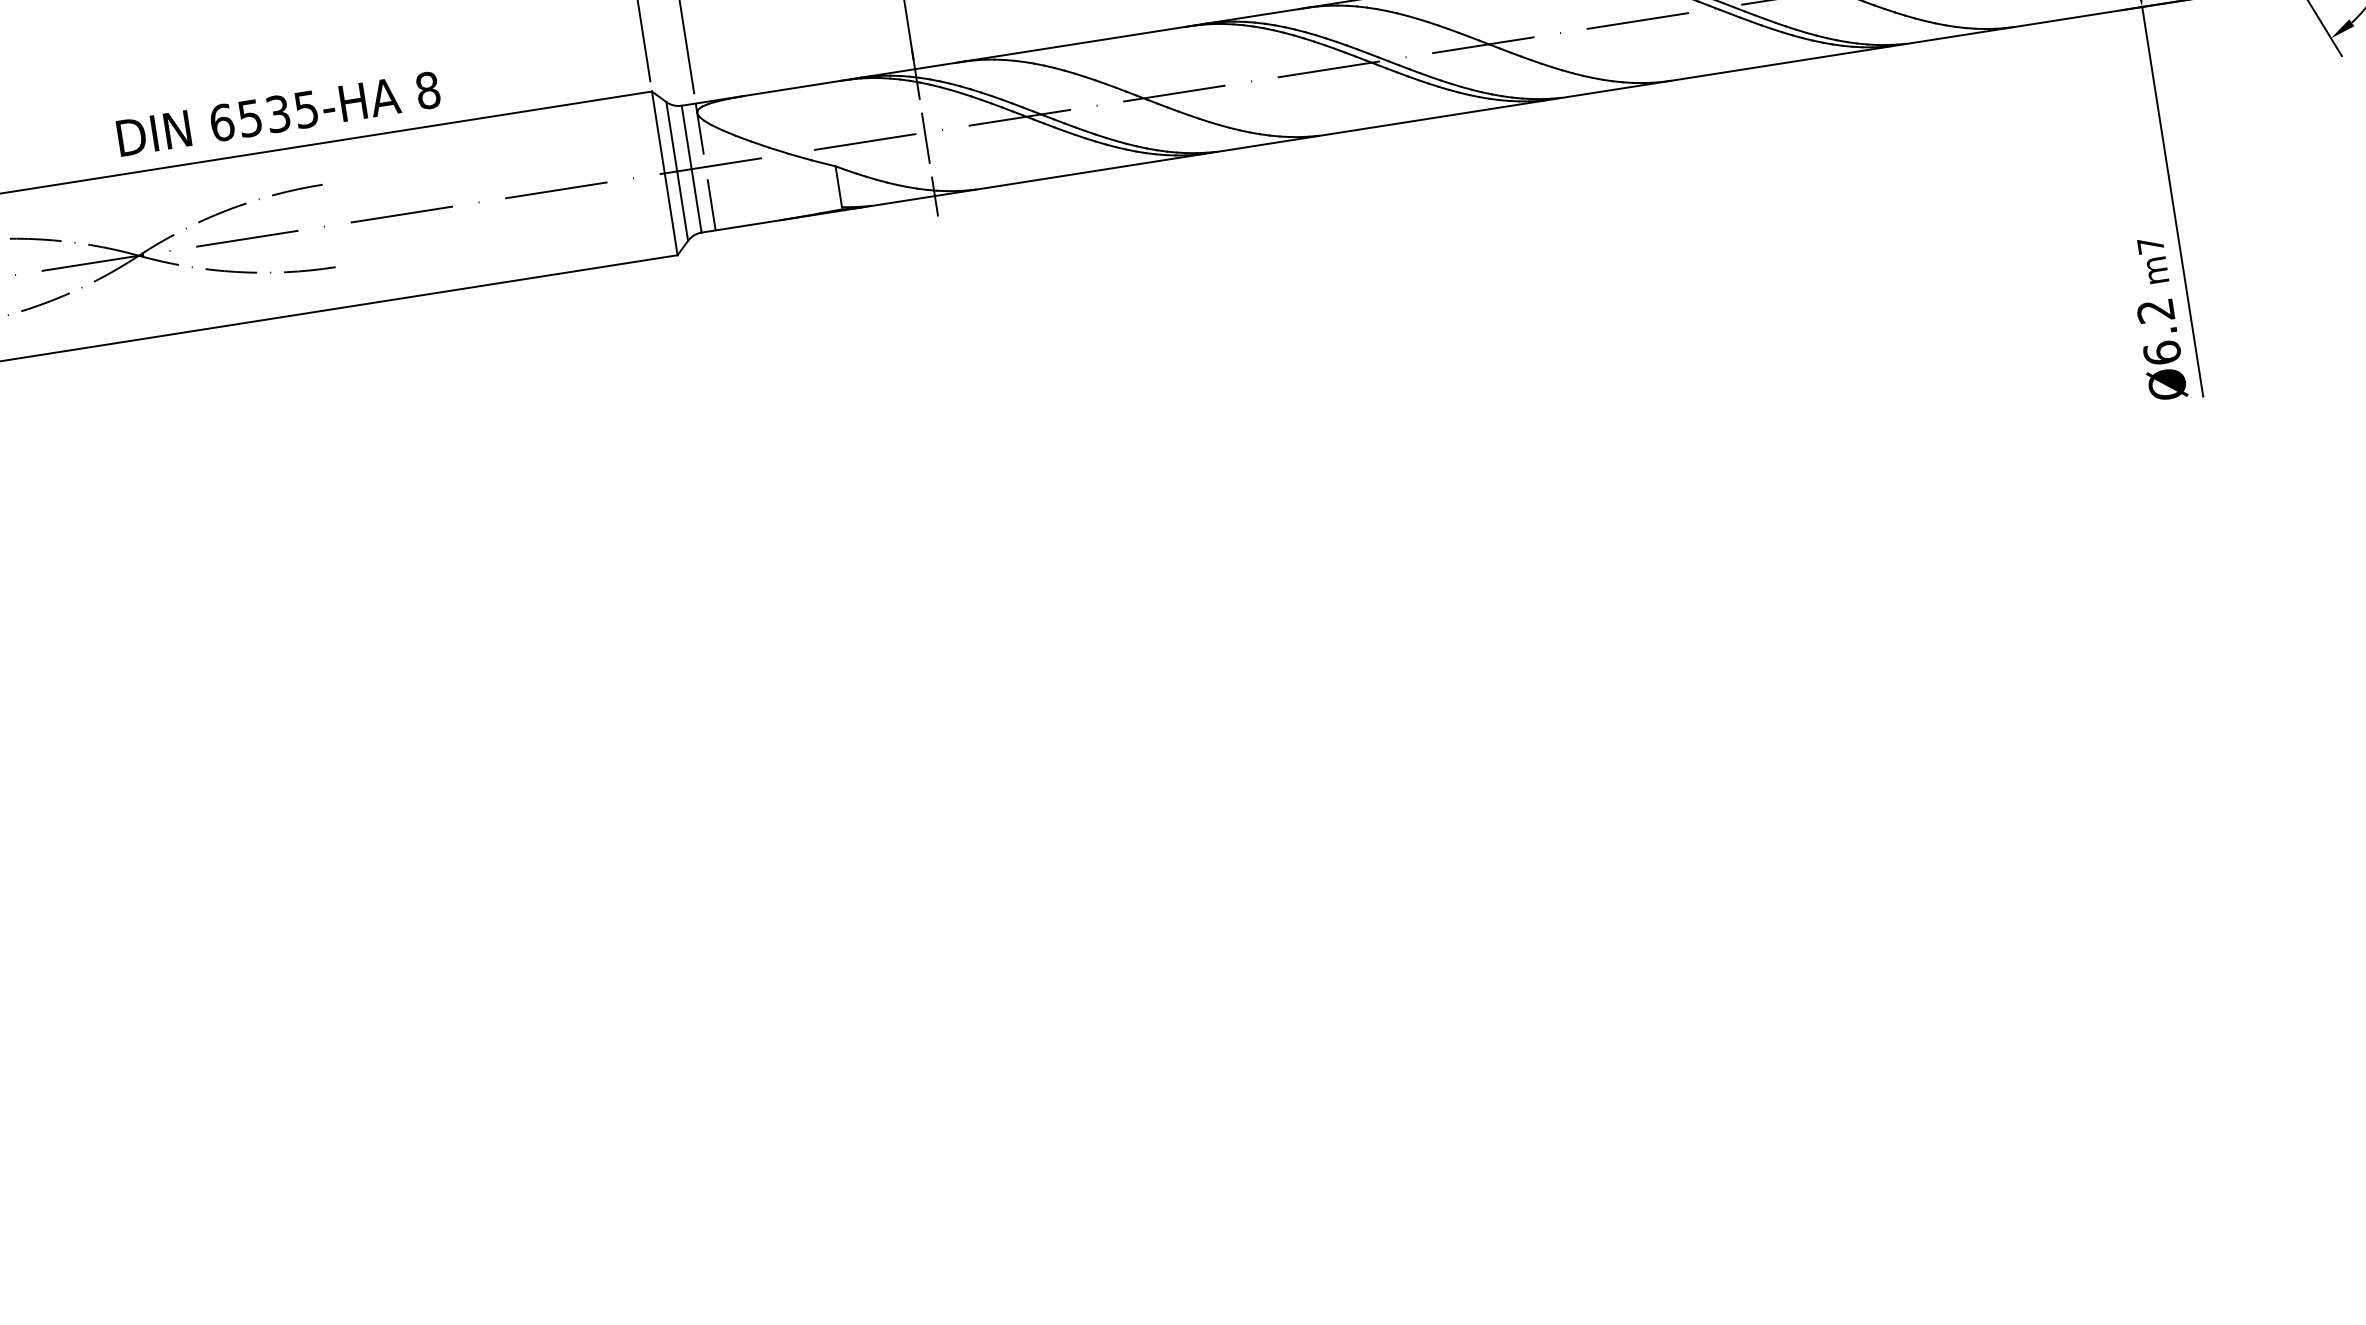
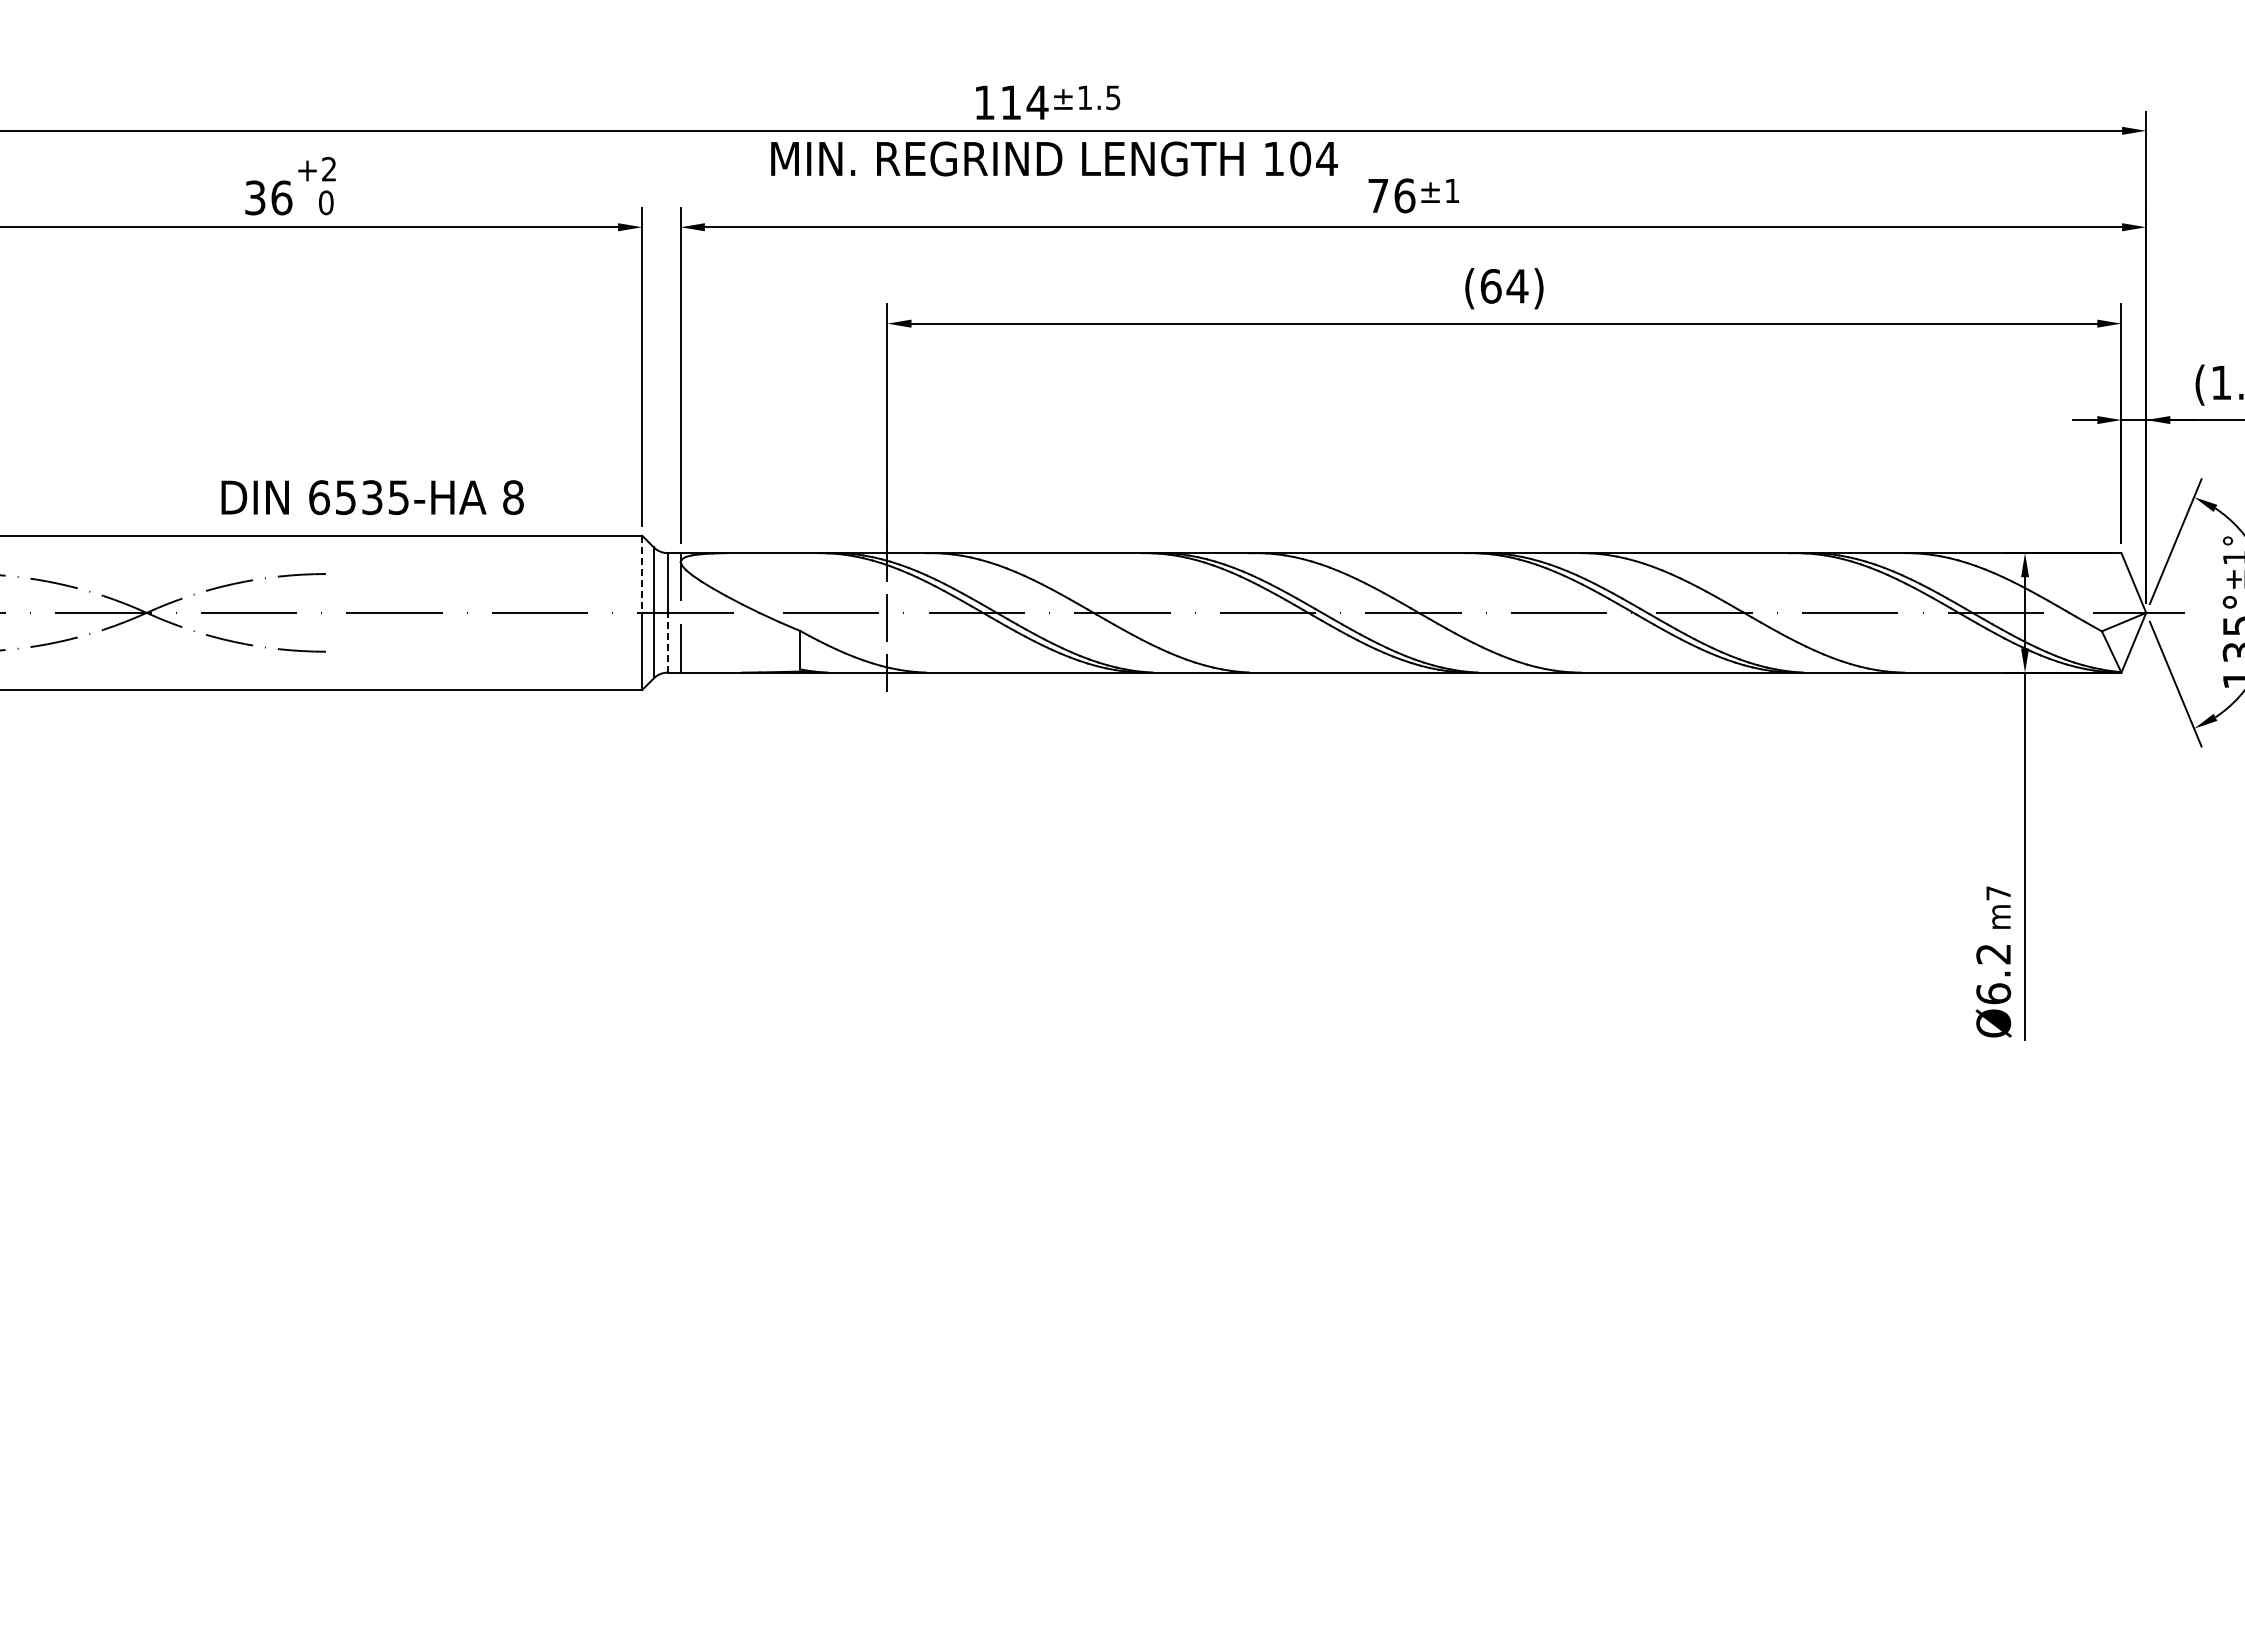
text: (278, 113) -> (372, 497), moved
line: (658, 132) -> (642, 574), solid -> dashed
line: (696, 200) -> (667, 642), solid -> dashed

